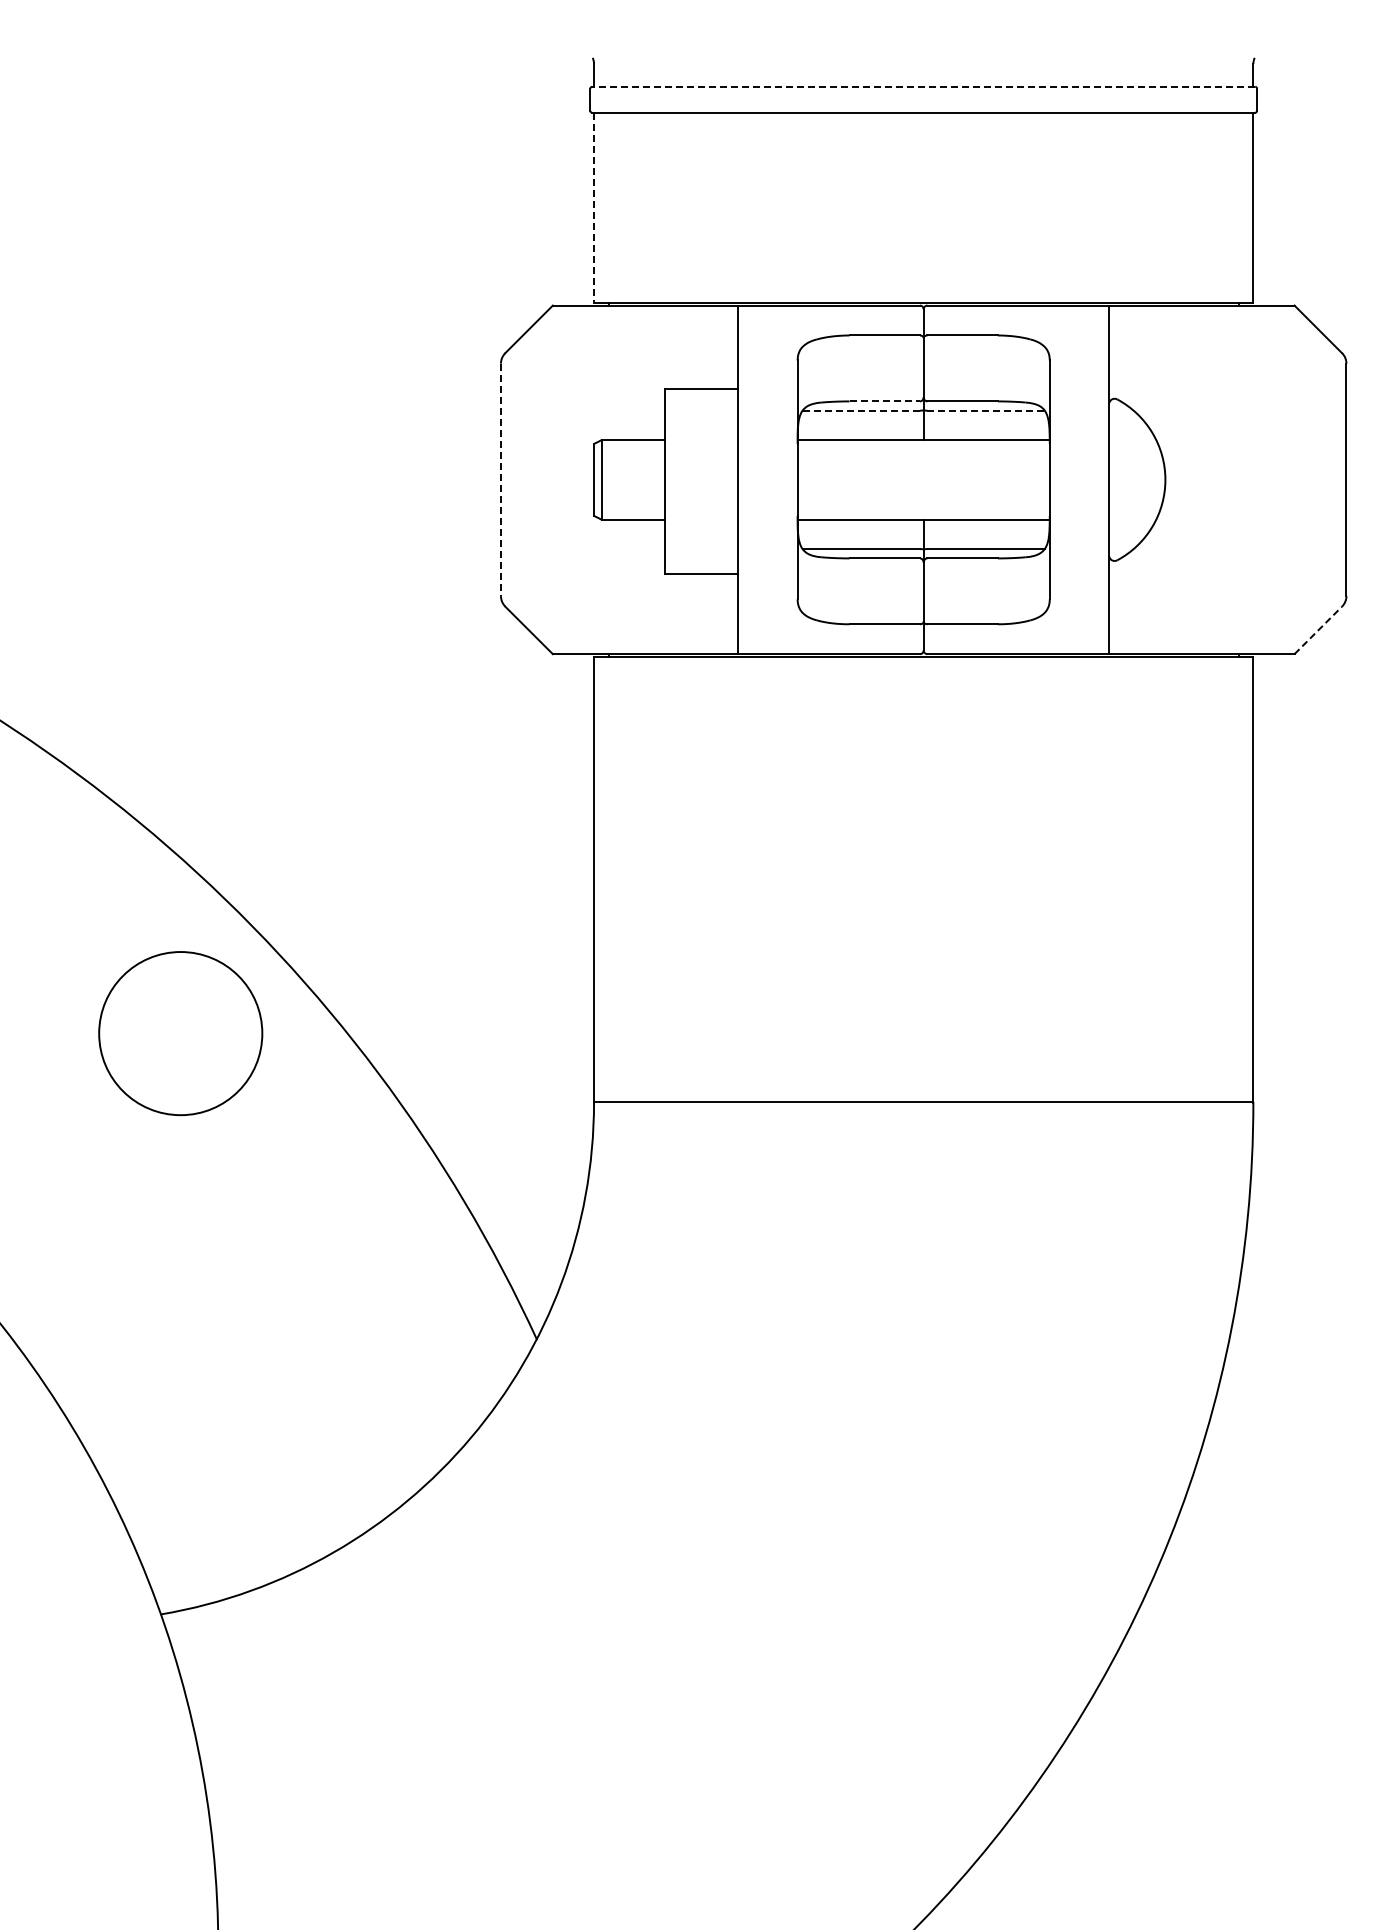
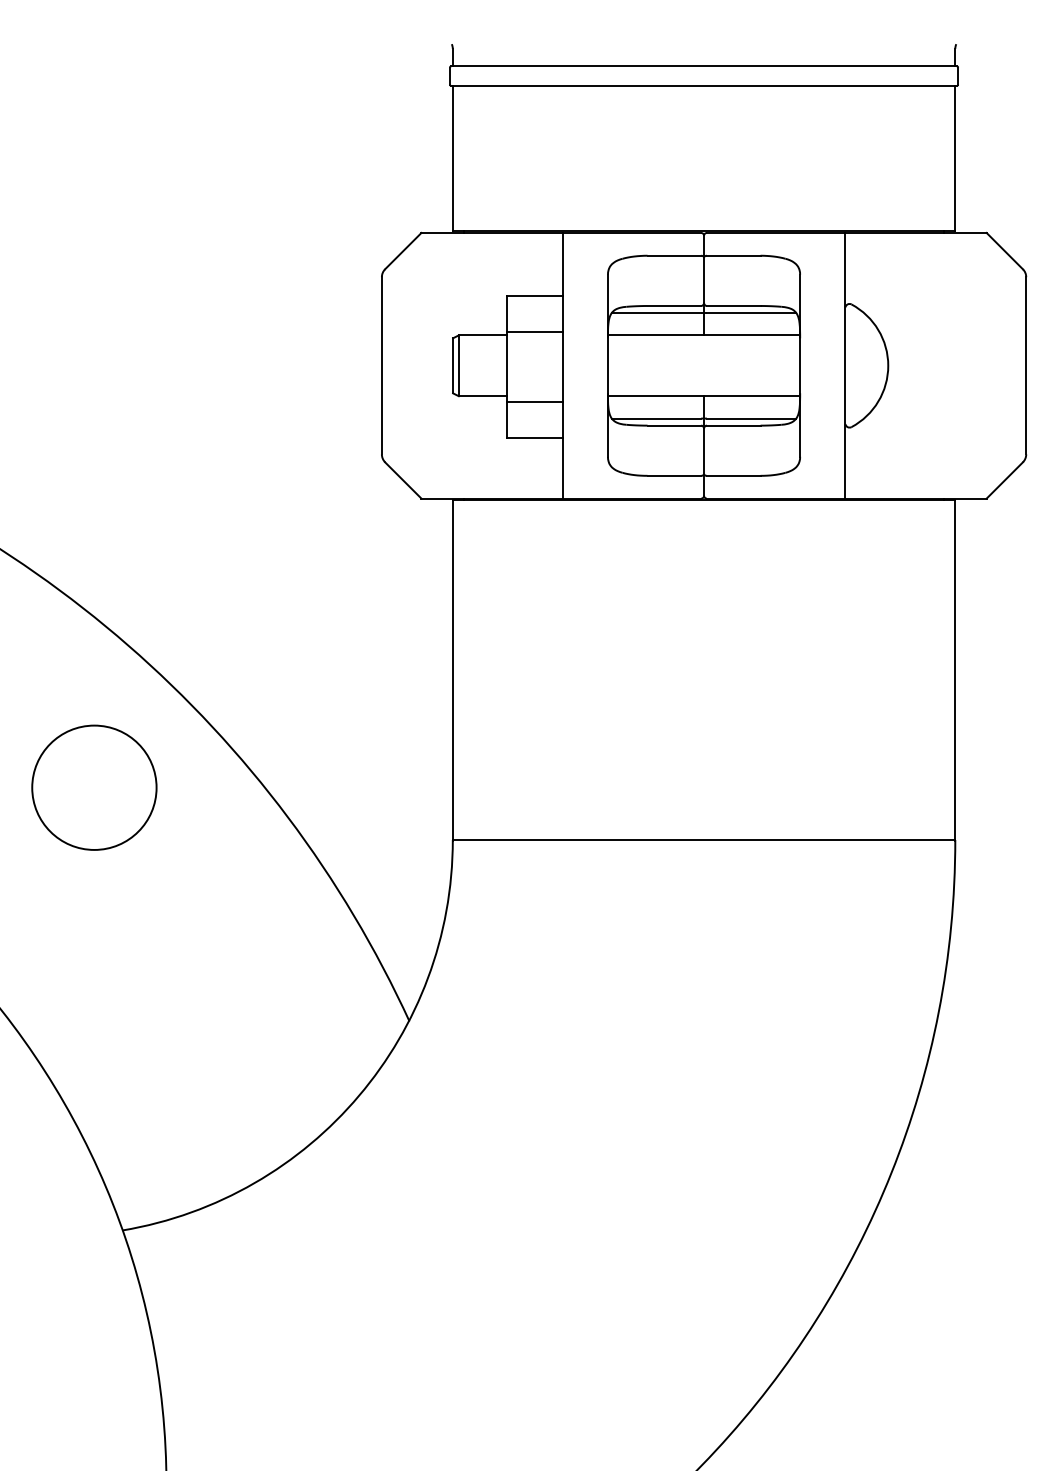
line: (923, 86) -> (703, 65), dashed -> solid
line: (594, 208) -> (453, 158), dashed -> solid
line: (885, 401) -> (674, 306), dashed -> solid
line: (861, 410) -> (656, 312), dashed -> solid
line: (986, 410) -> (751, 312), dashed -> solid
line: (701, 435) -> (534, 331), added
line: (500, 480) -> (381, 366), dashed -> solid
line: (701, 527) -> (534, 402), added
line: (1318, 630) -> (1004, 480), dashed -> solid
circle: (180, 1033) -> (94, 787), moved

